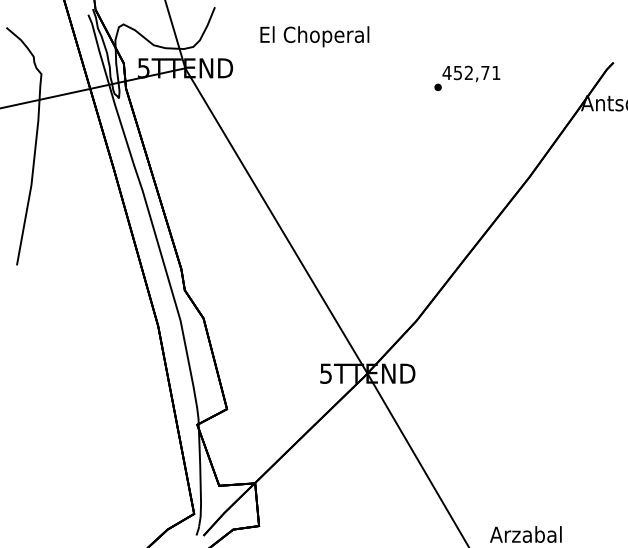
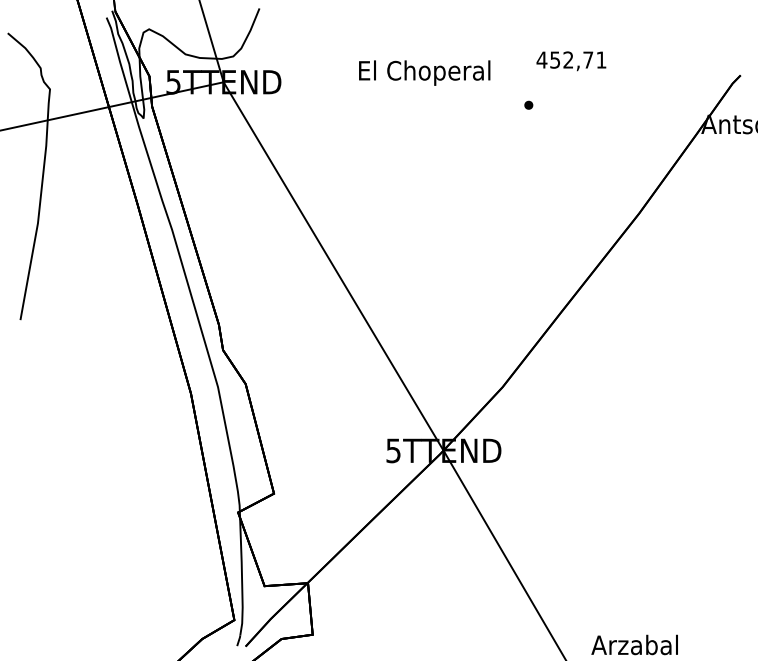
text: (314, 36) -> (424, 72), moved
text: (471, 73) -> (571, 60), moved

